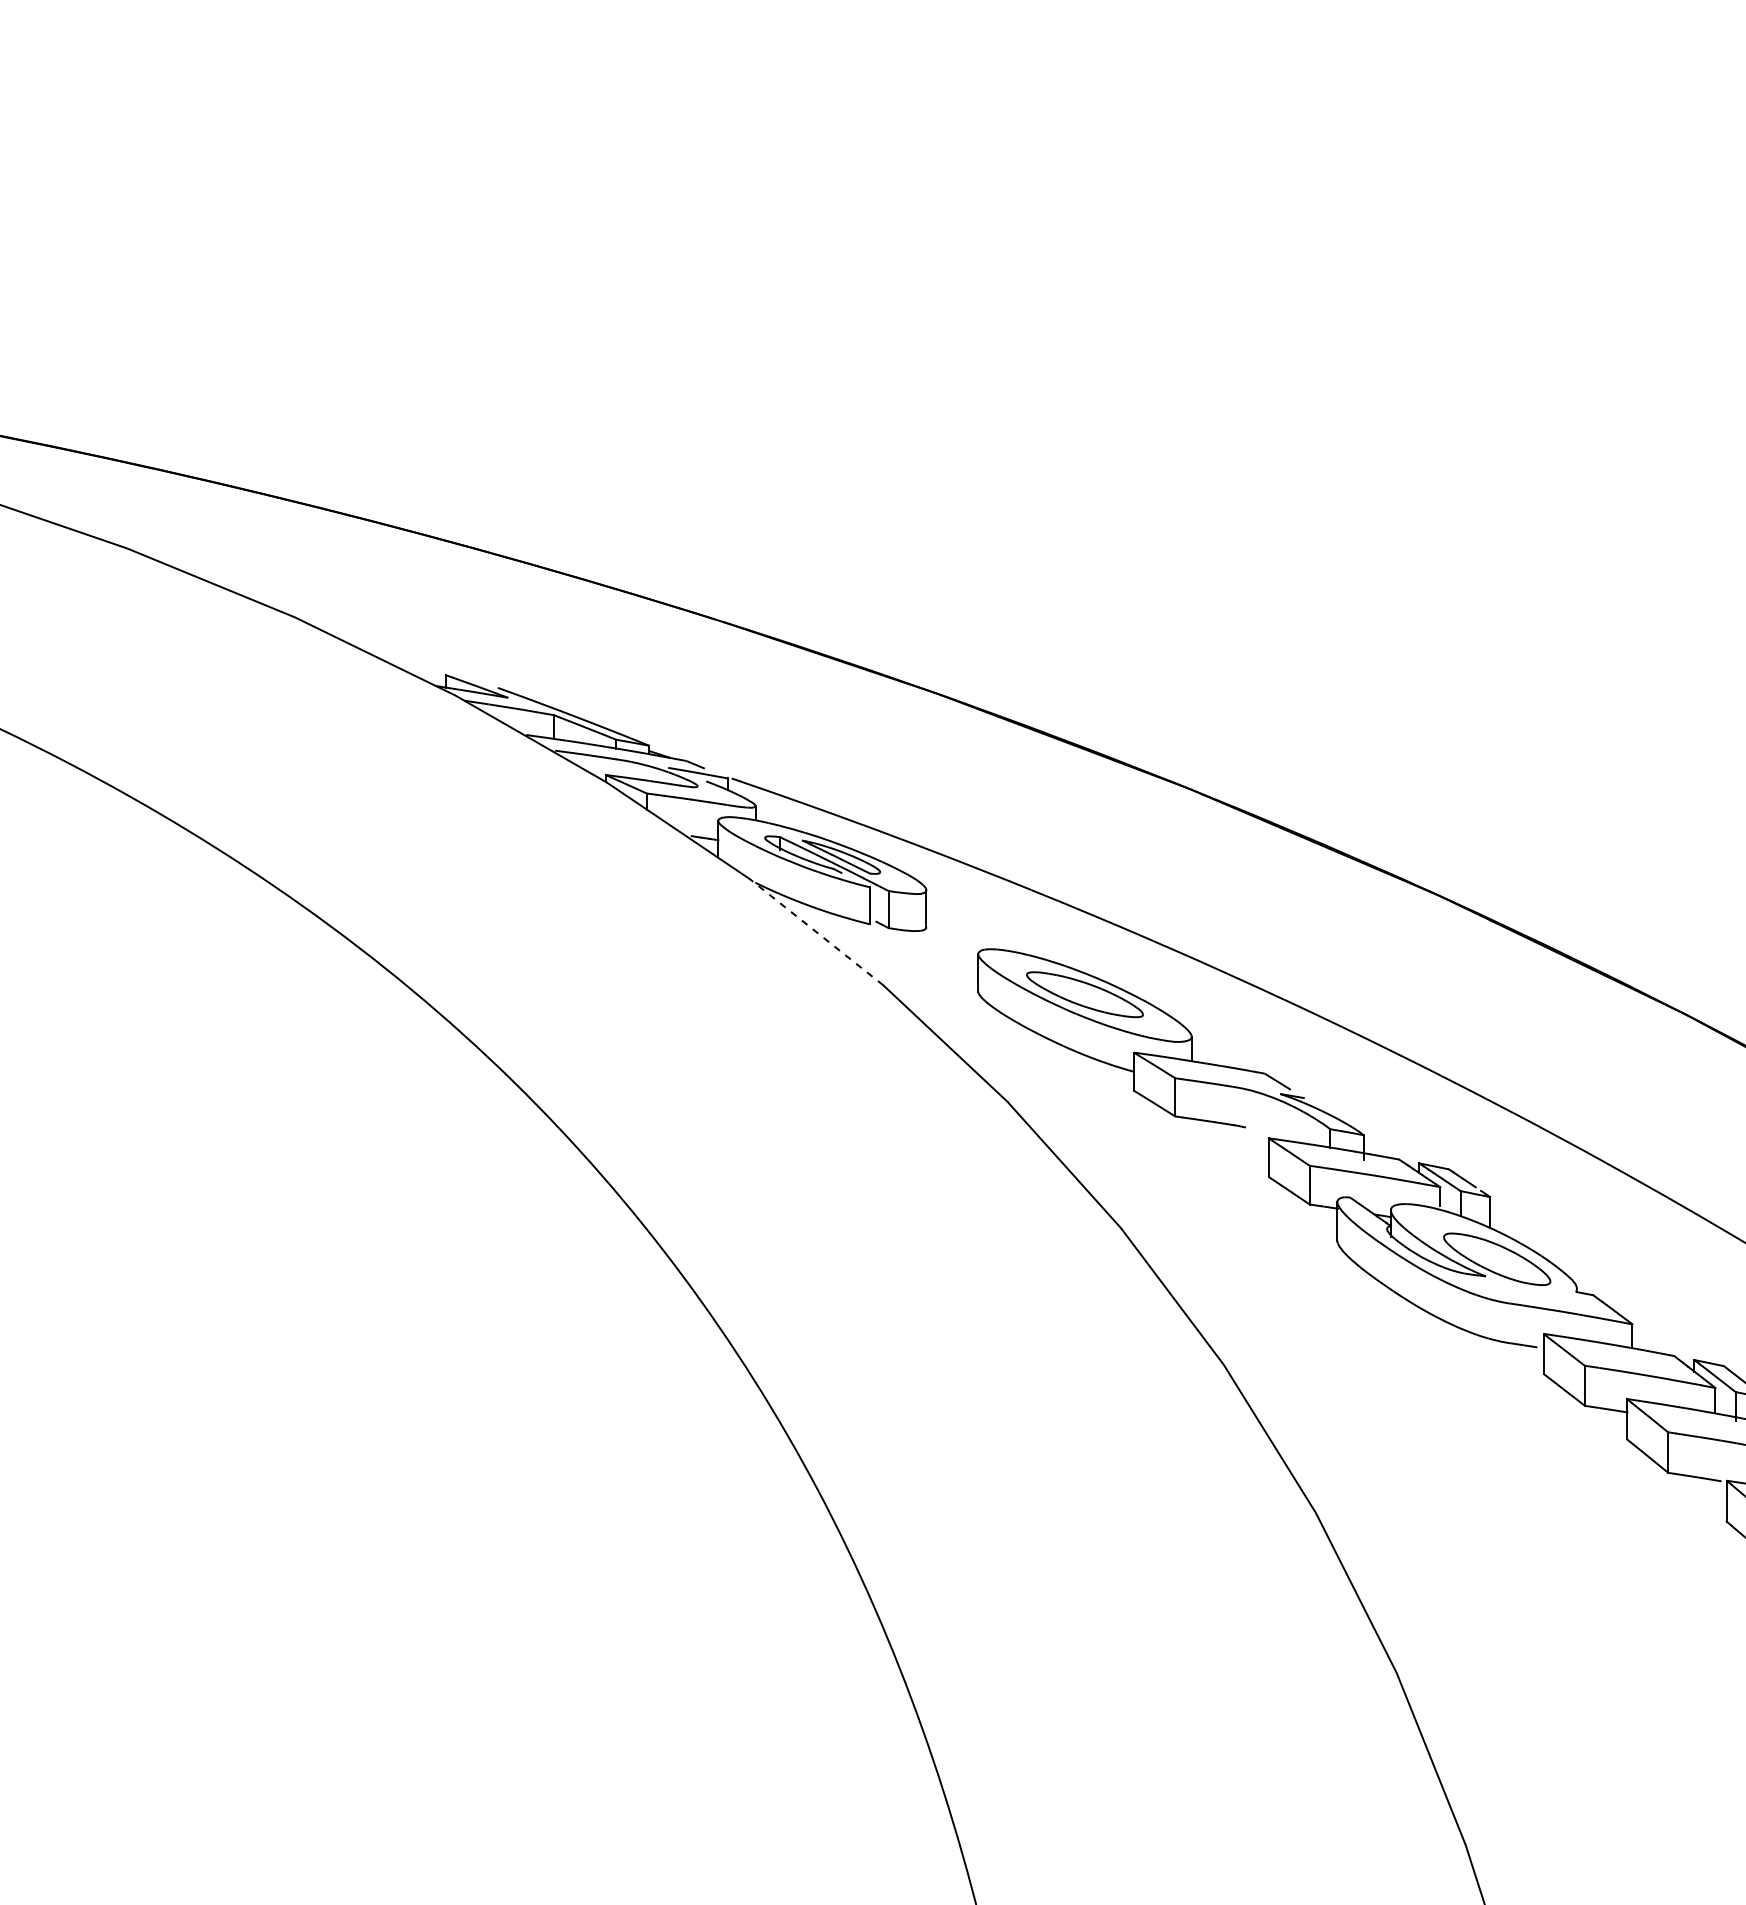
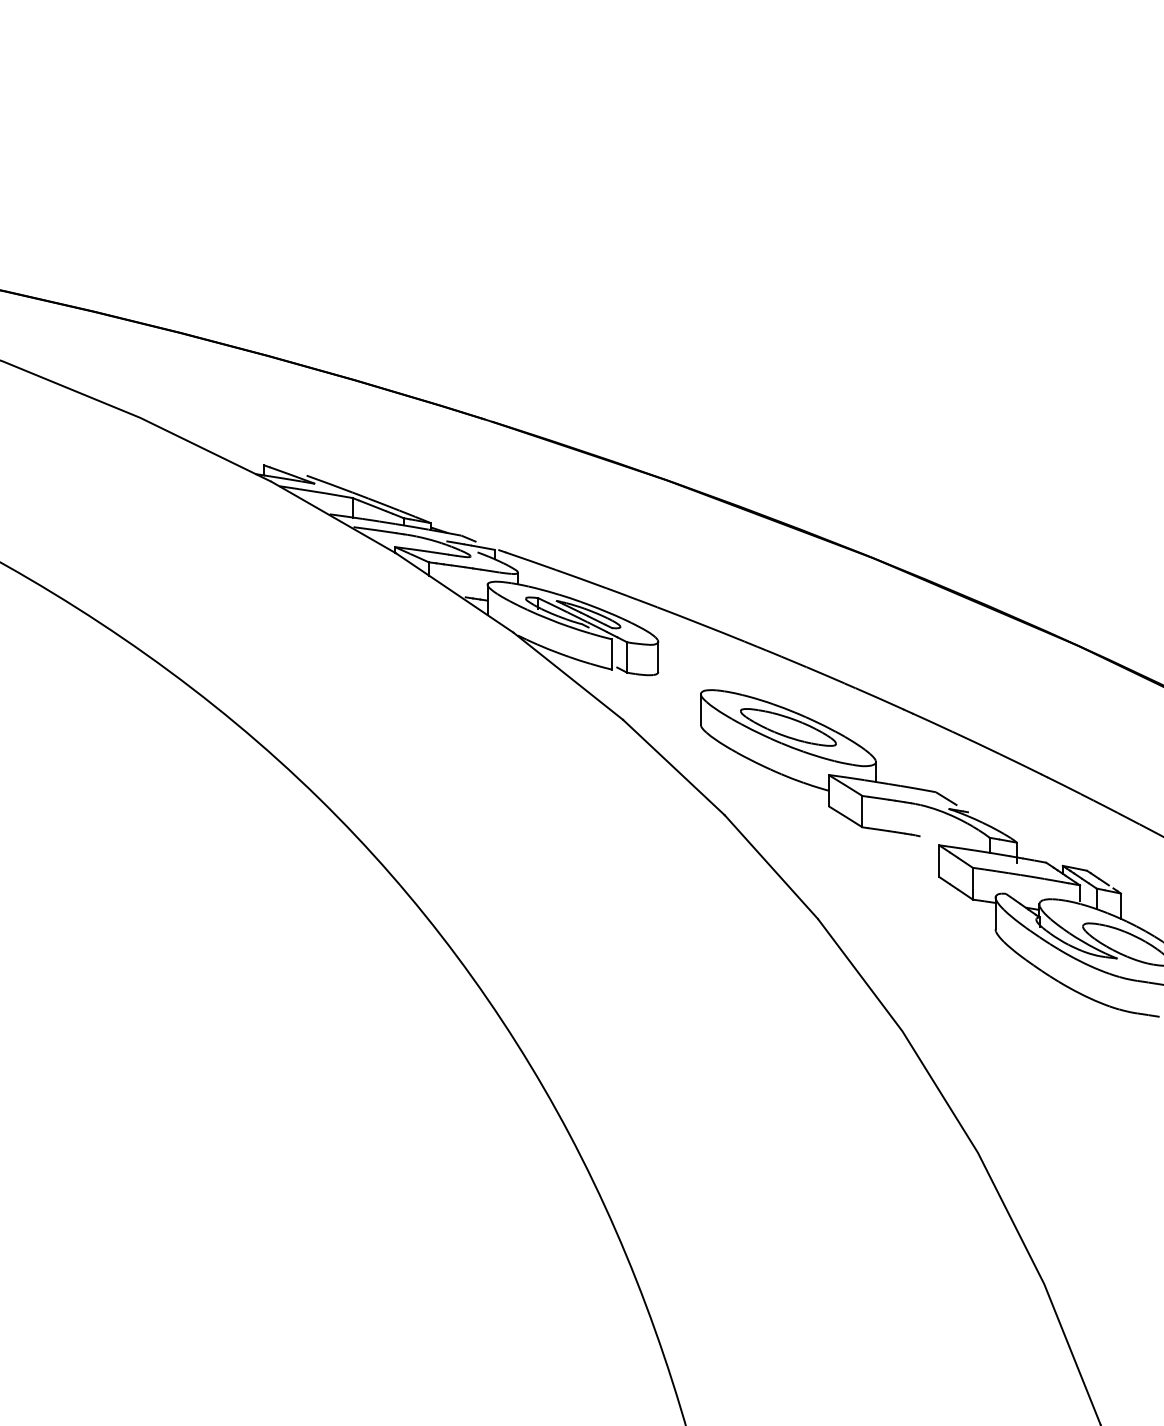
line: (816, 931) -> (568, 675), dashed -> solid

